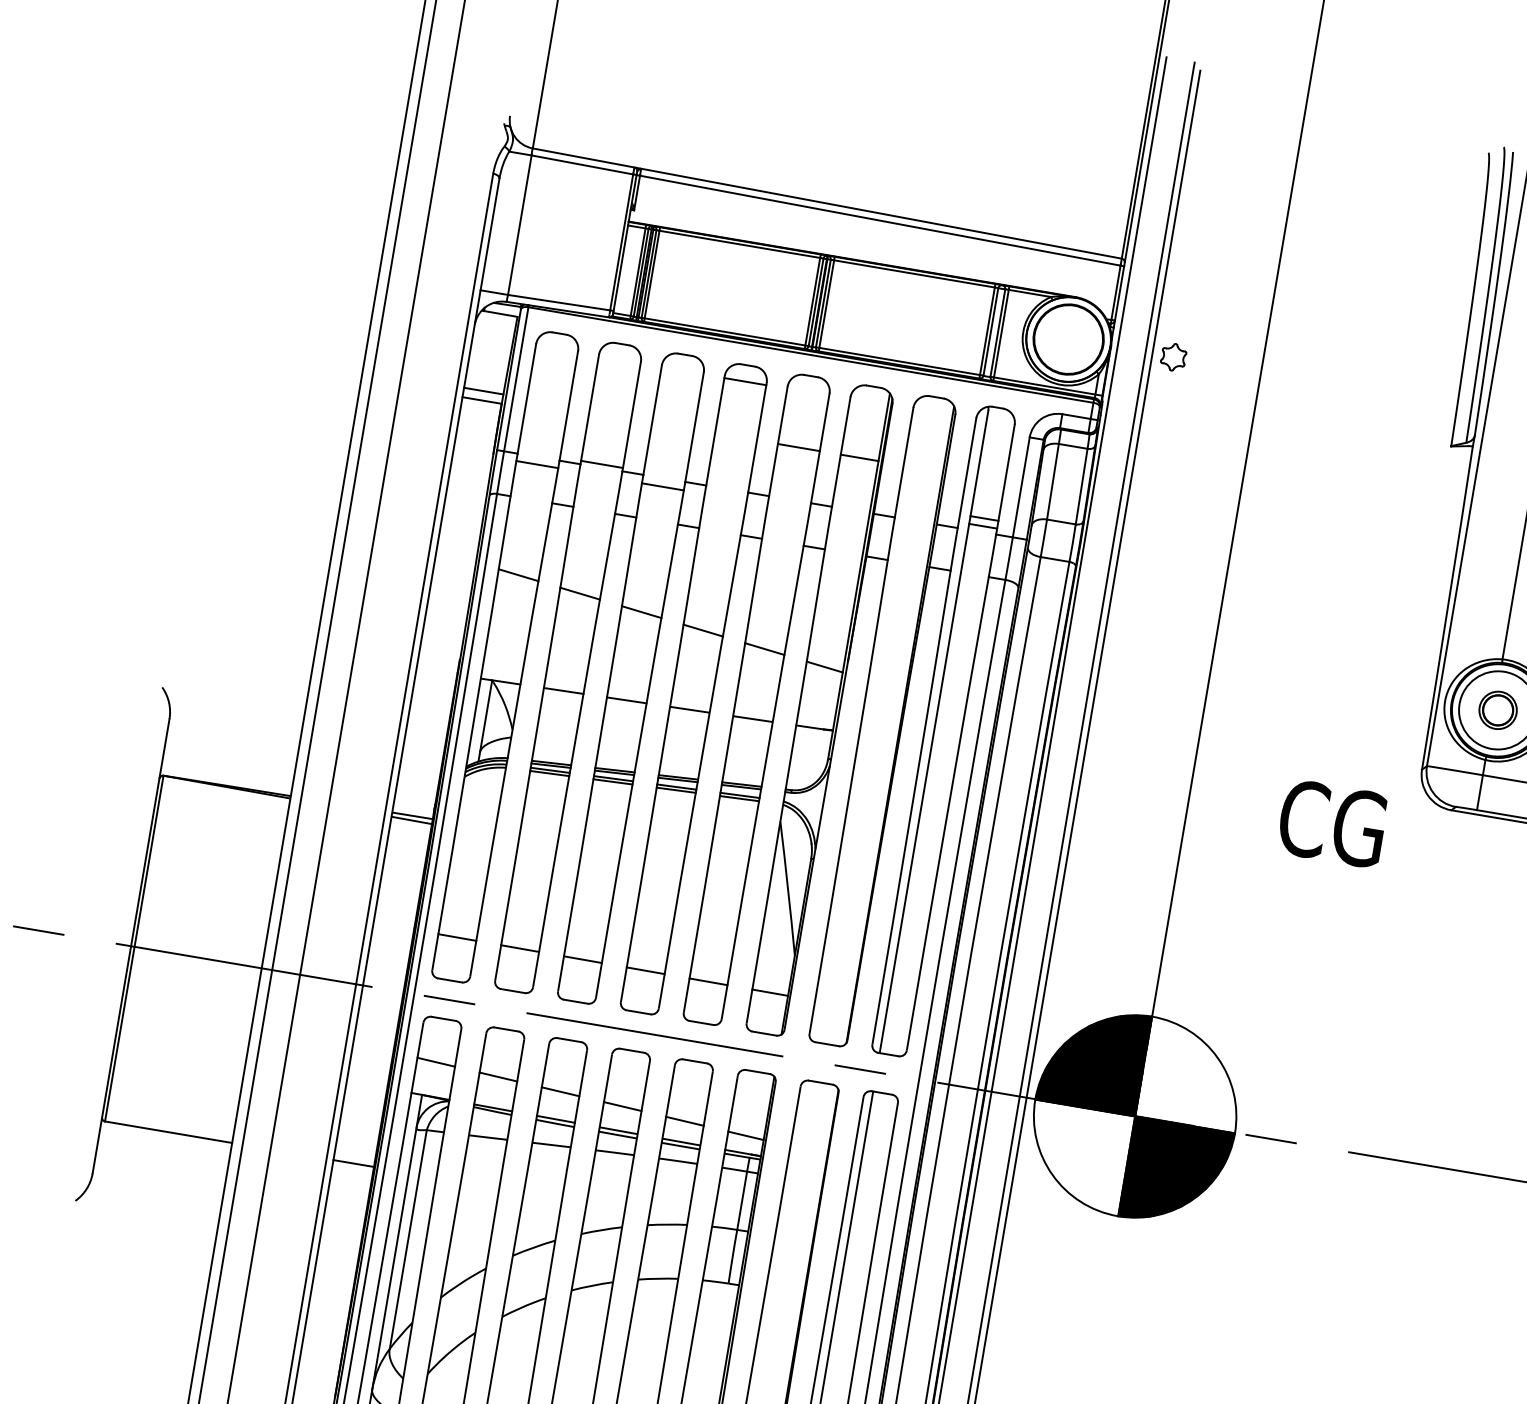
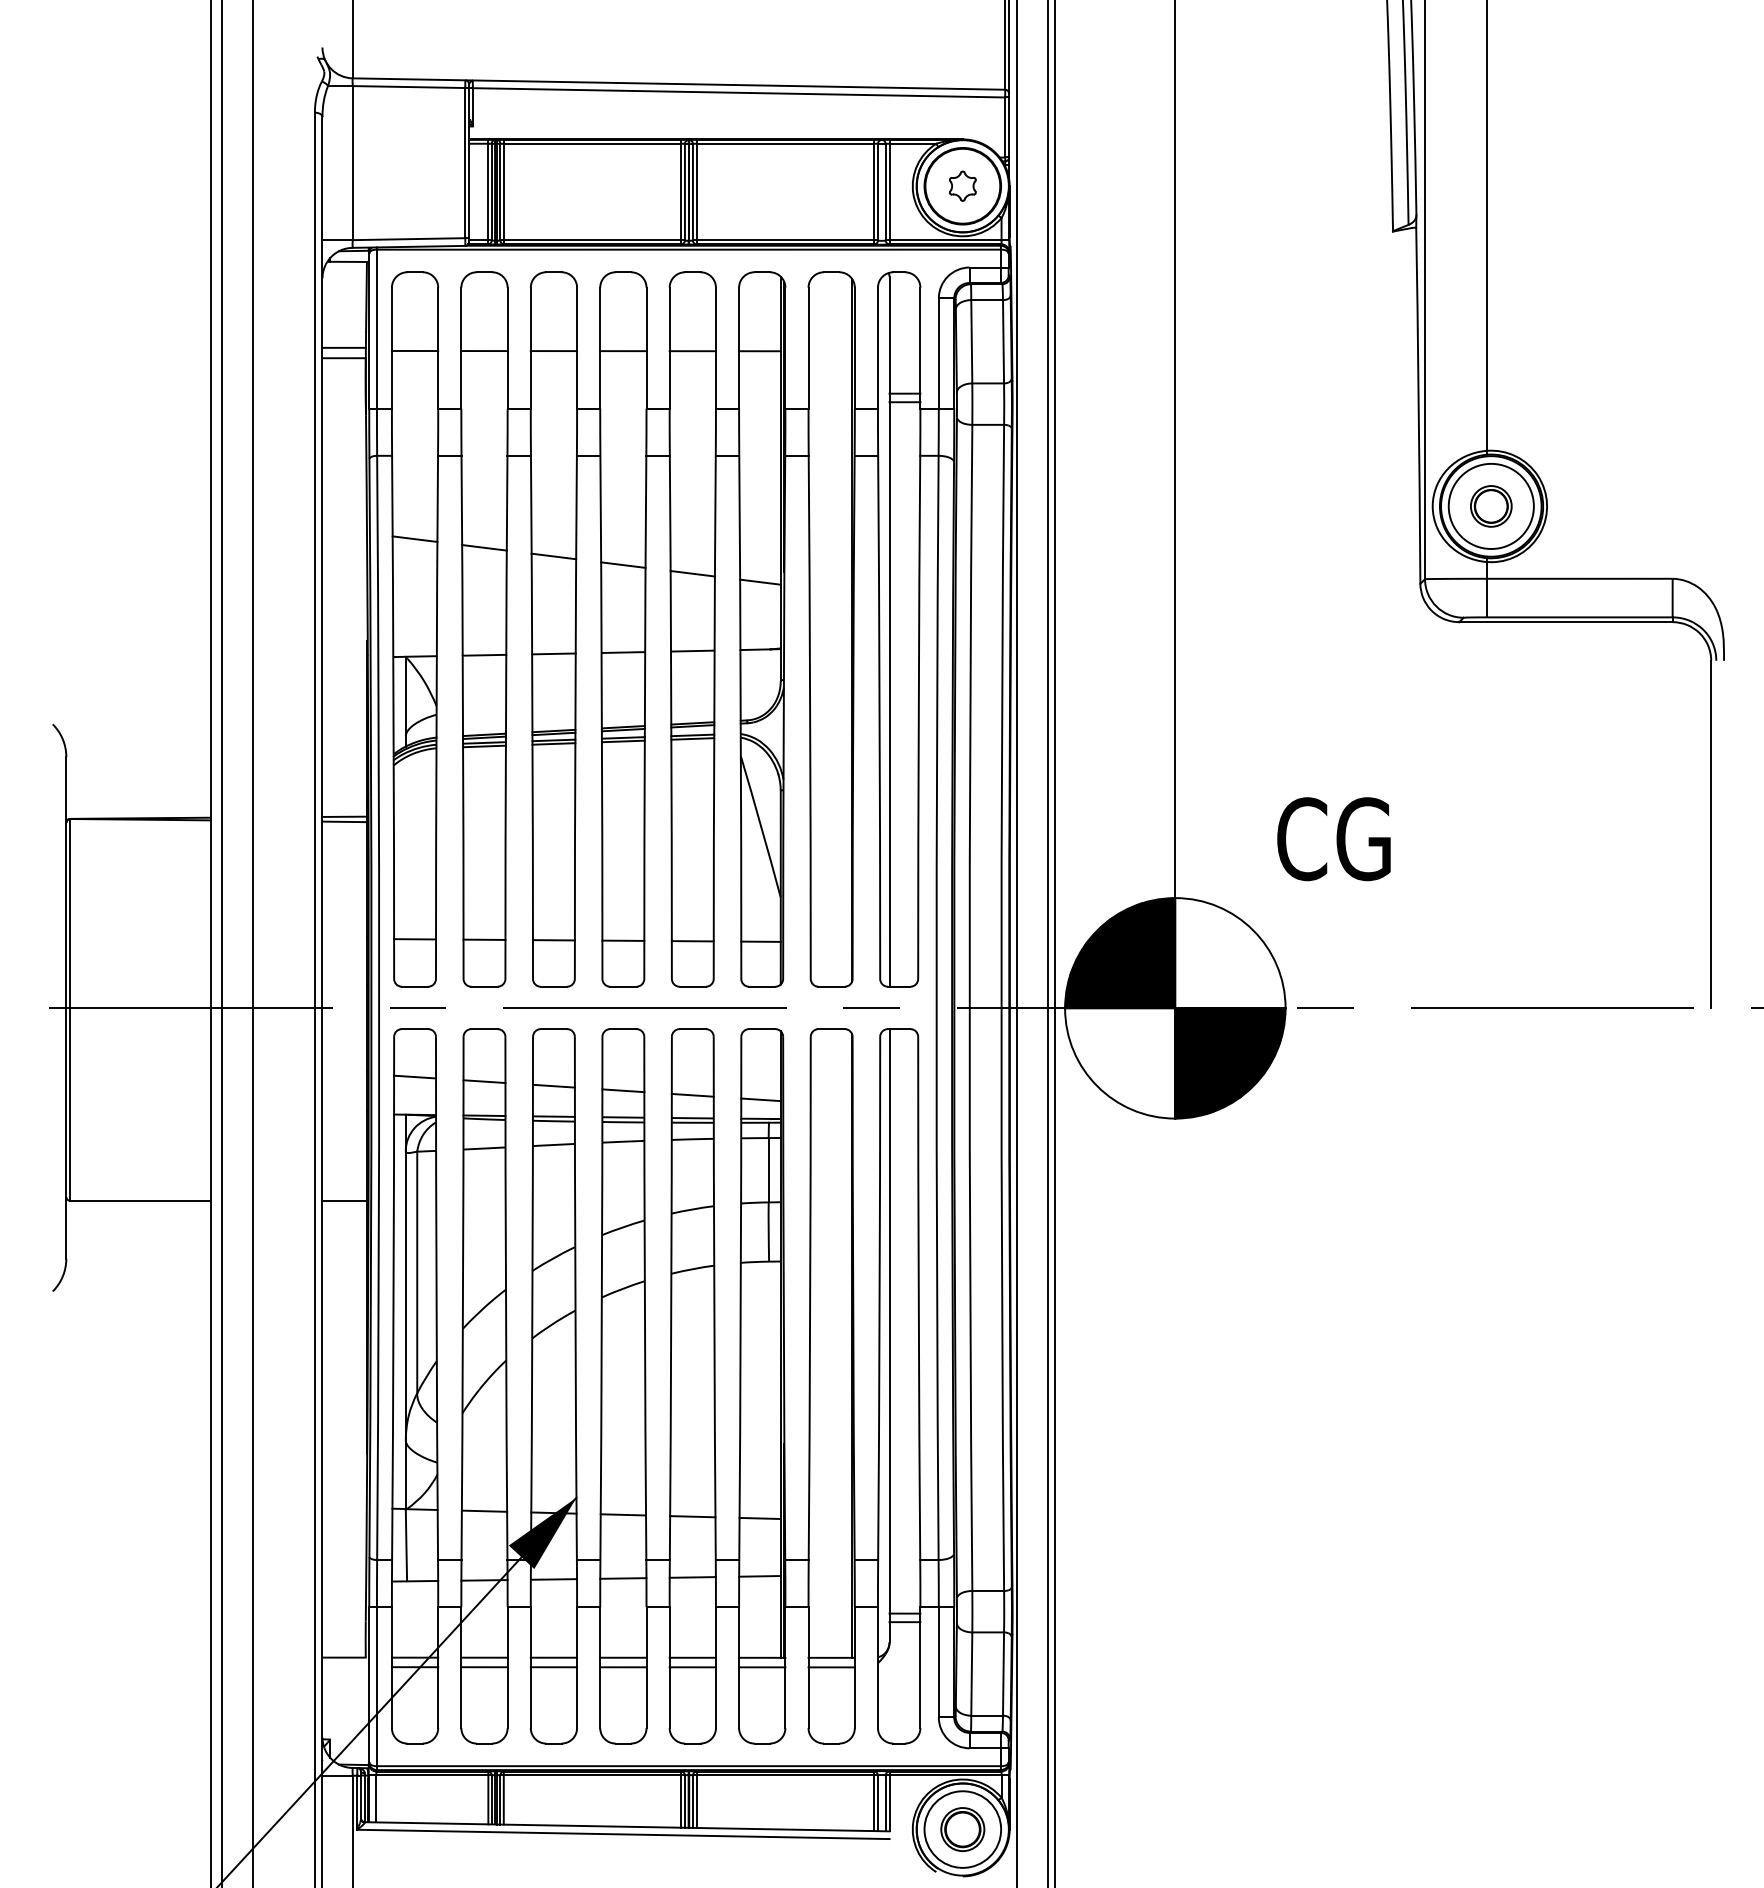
part: (1173, 356) -> (962, 185), moved
line: (745, 381) -> (623, 351), moved
line: (536, 464) -> (414, 350), moved
line: (601, 464) -> (484, 351), moved
line: (662, 487) -> (553, 351), moved
text: (1331, 823) -> (1333, 839), moved

